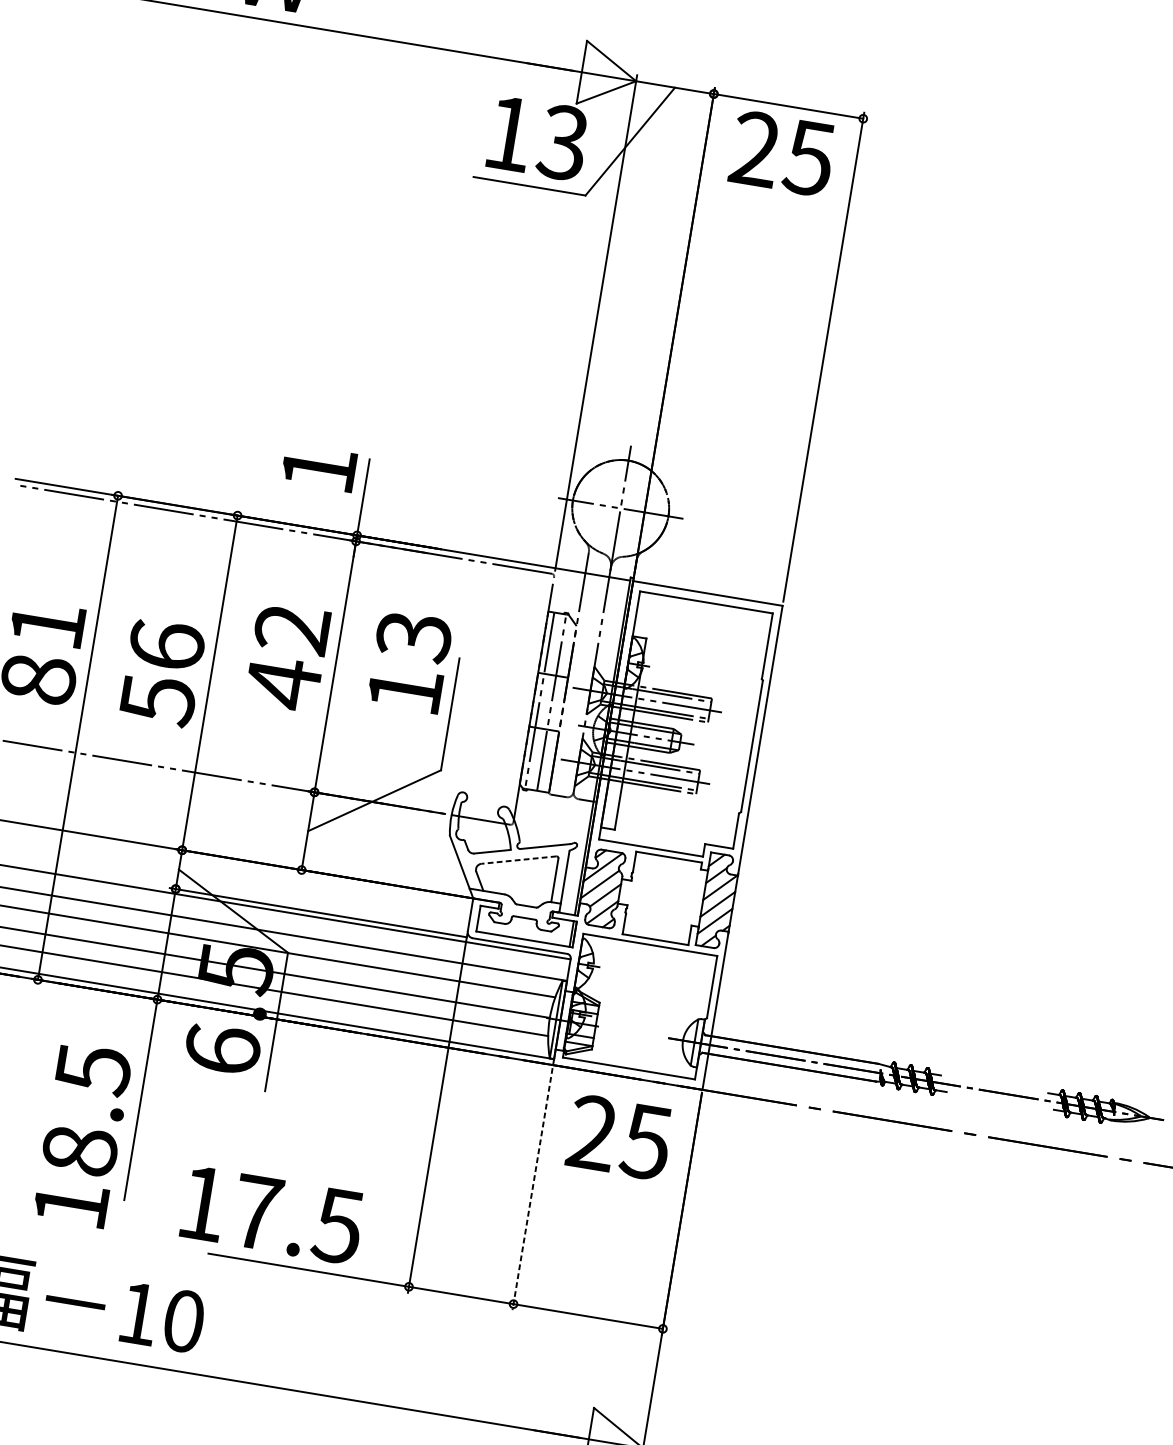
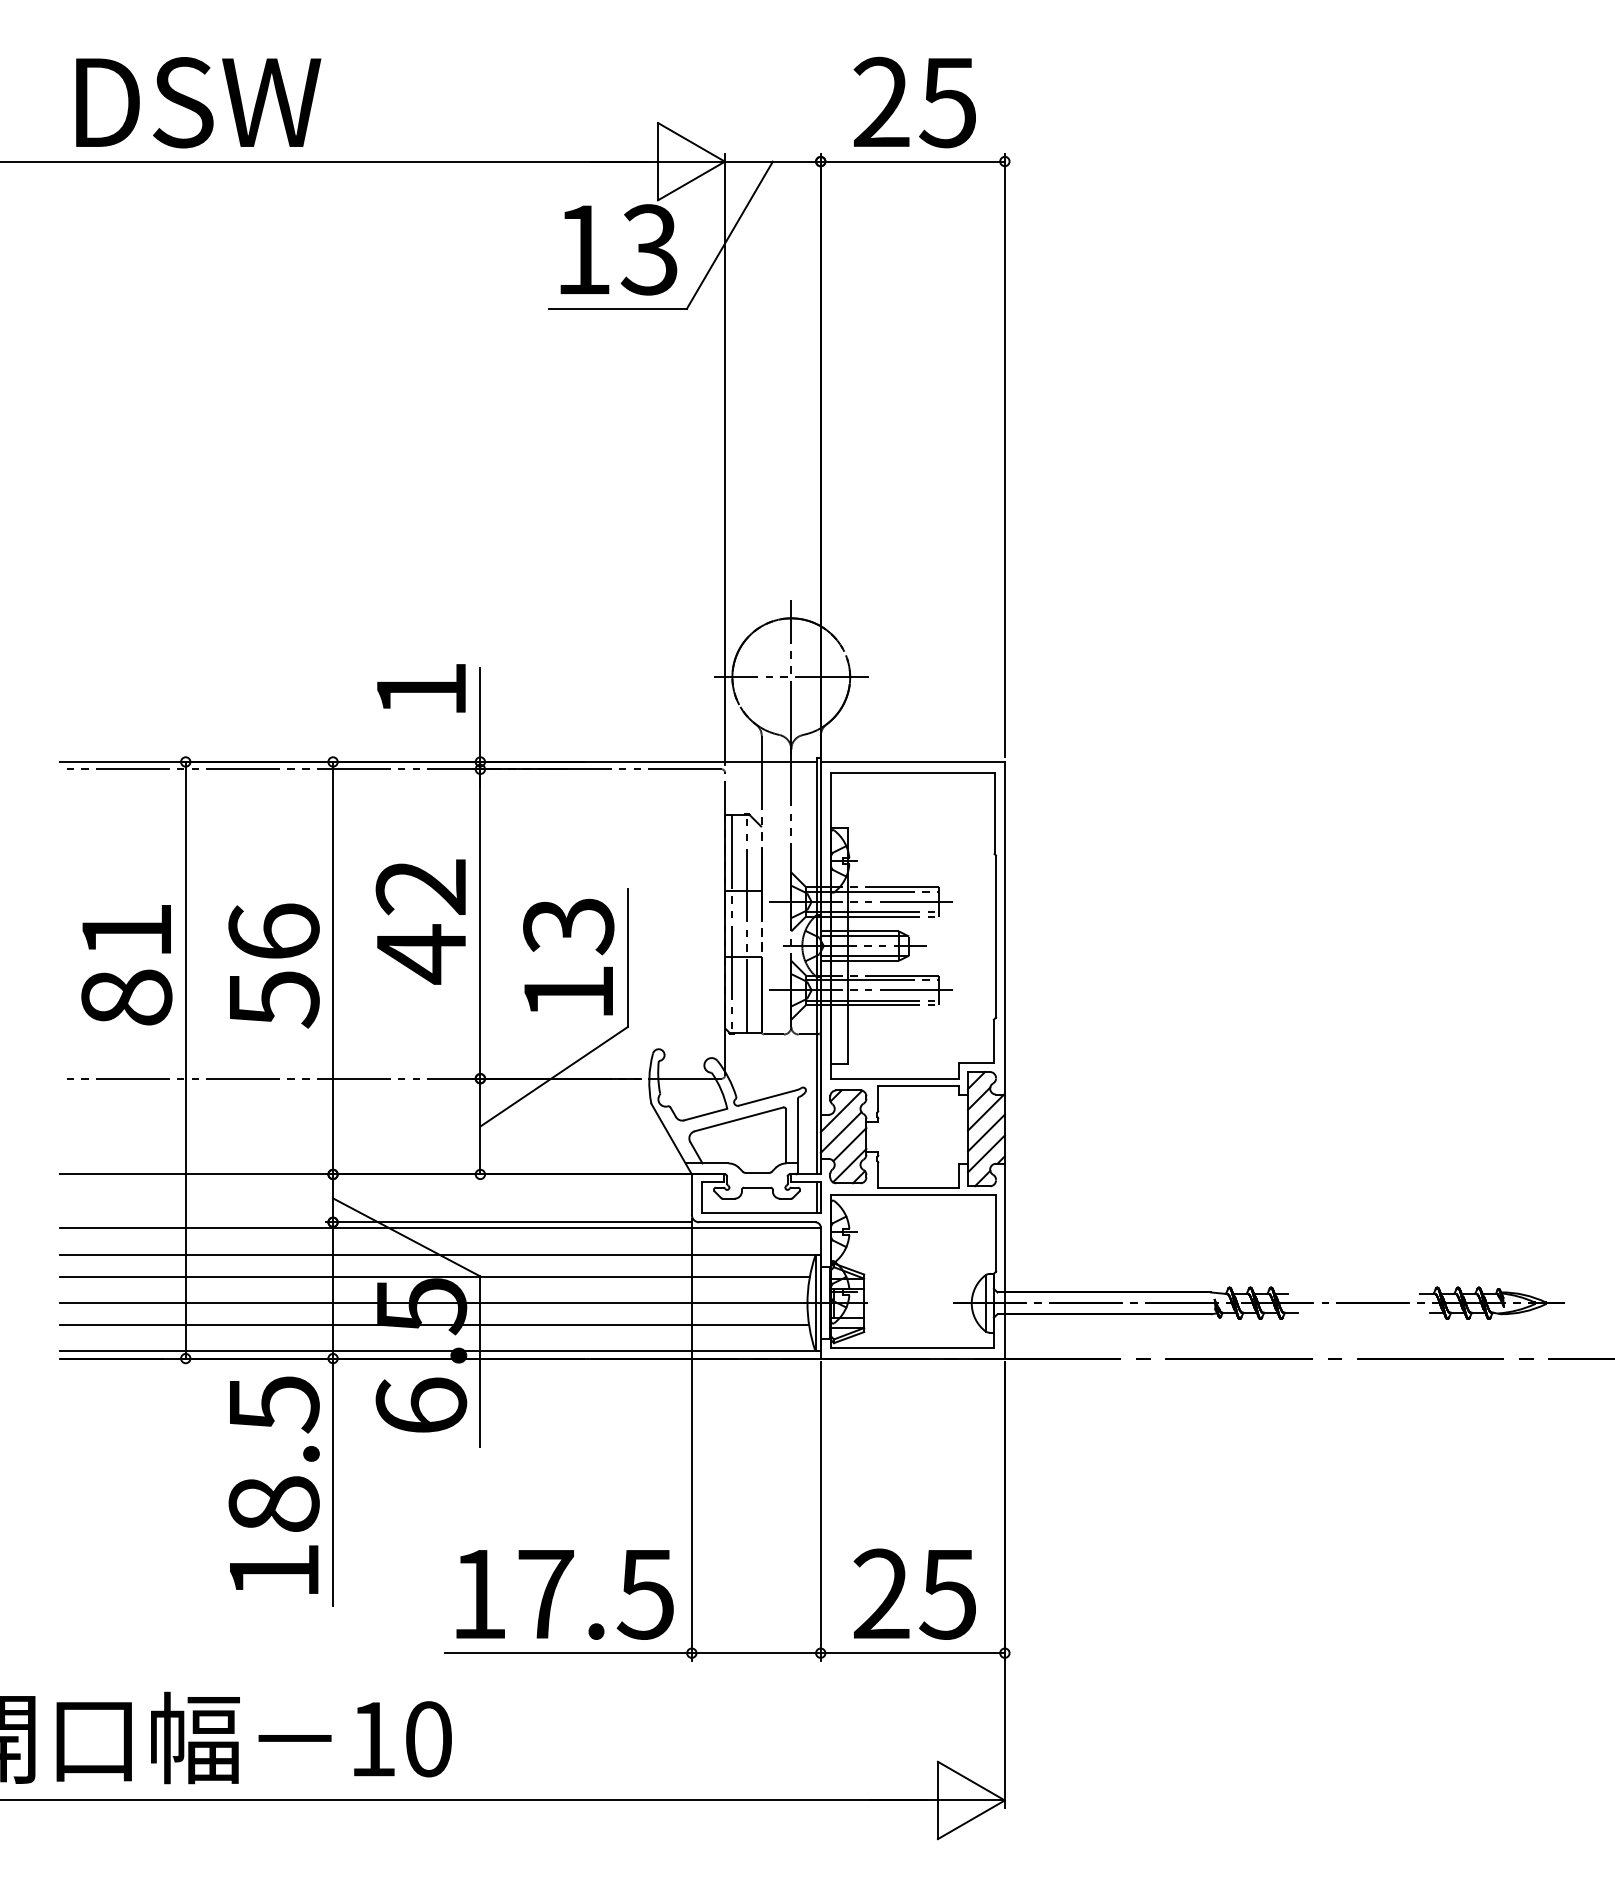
text: (782, 153) -> (914, 102), moved
text: (409, 661) -> (568, 956), moved
line: (519, 860) -> (739, 1119), dashed -> solid
text: (82, 1134) -> (273, 1484), moved
text: (619, 1136) -> (914, 1593), moved
line: (532, 1189) -> (820, 1511), dashed -> solid
text: (272, 1215) -> (564, 1594), moved

